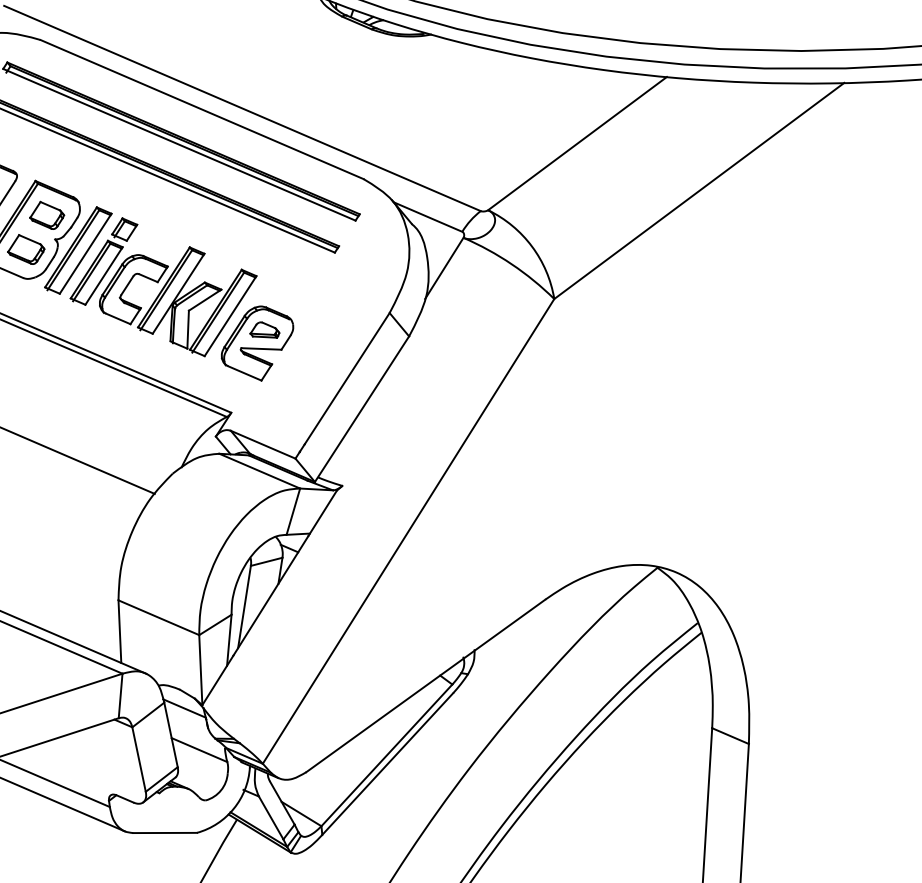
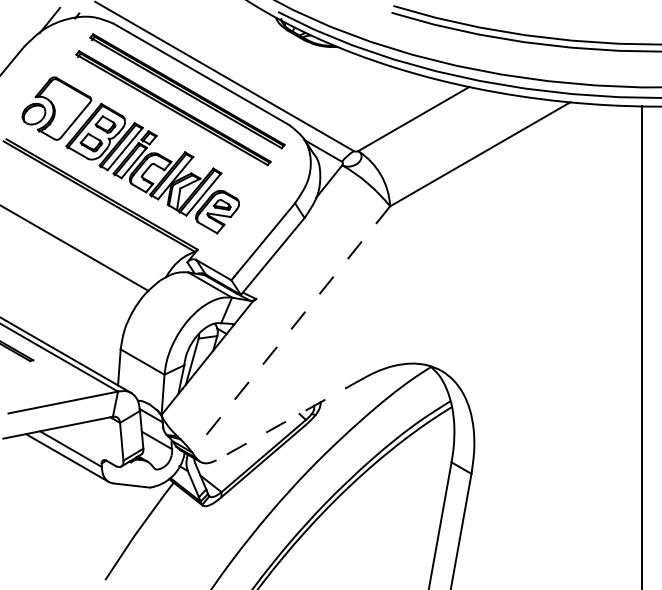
line: (409, 531) -> (291, 329), solid -> dashed
line: (425, 686) -> (290, 419), solid -> dashed

